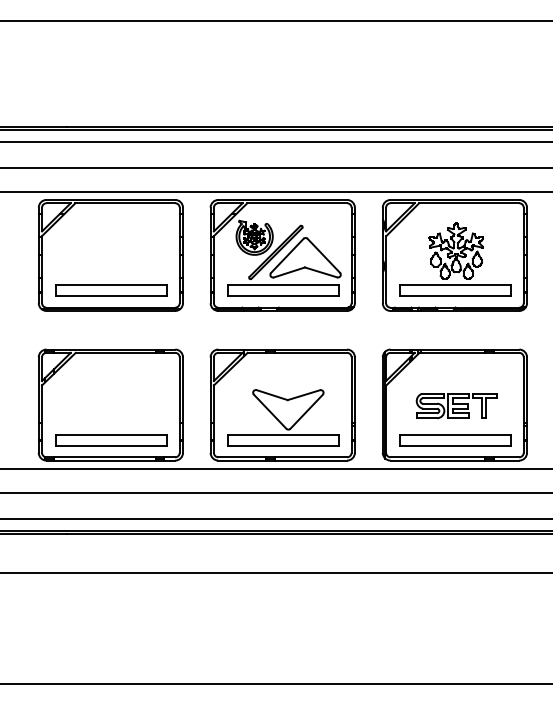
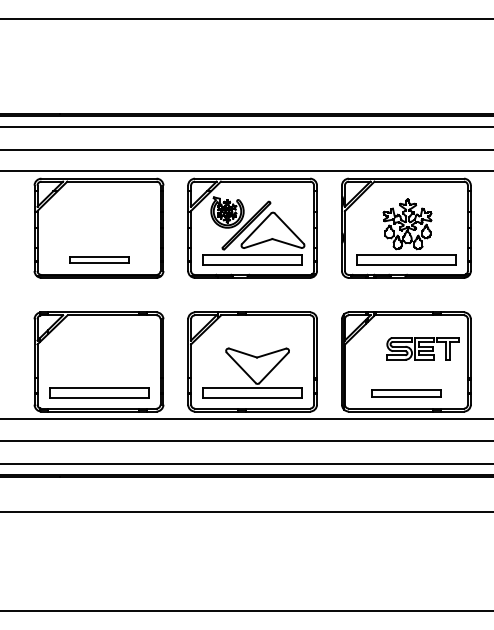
part: (111, 290) -> (99, 259), size x0.6
part: (456, 405) -> (422, 348), moved
part: (454, 439) -> (406, 392), size x0.7

